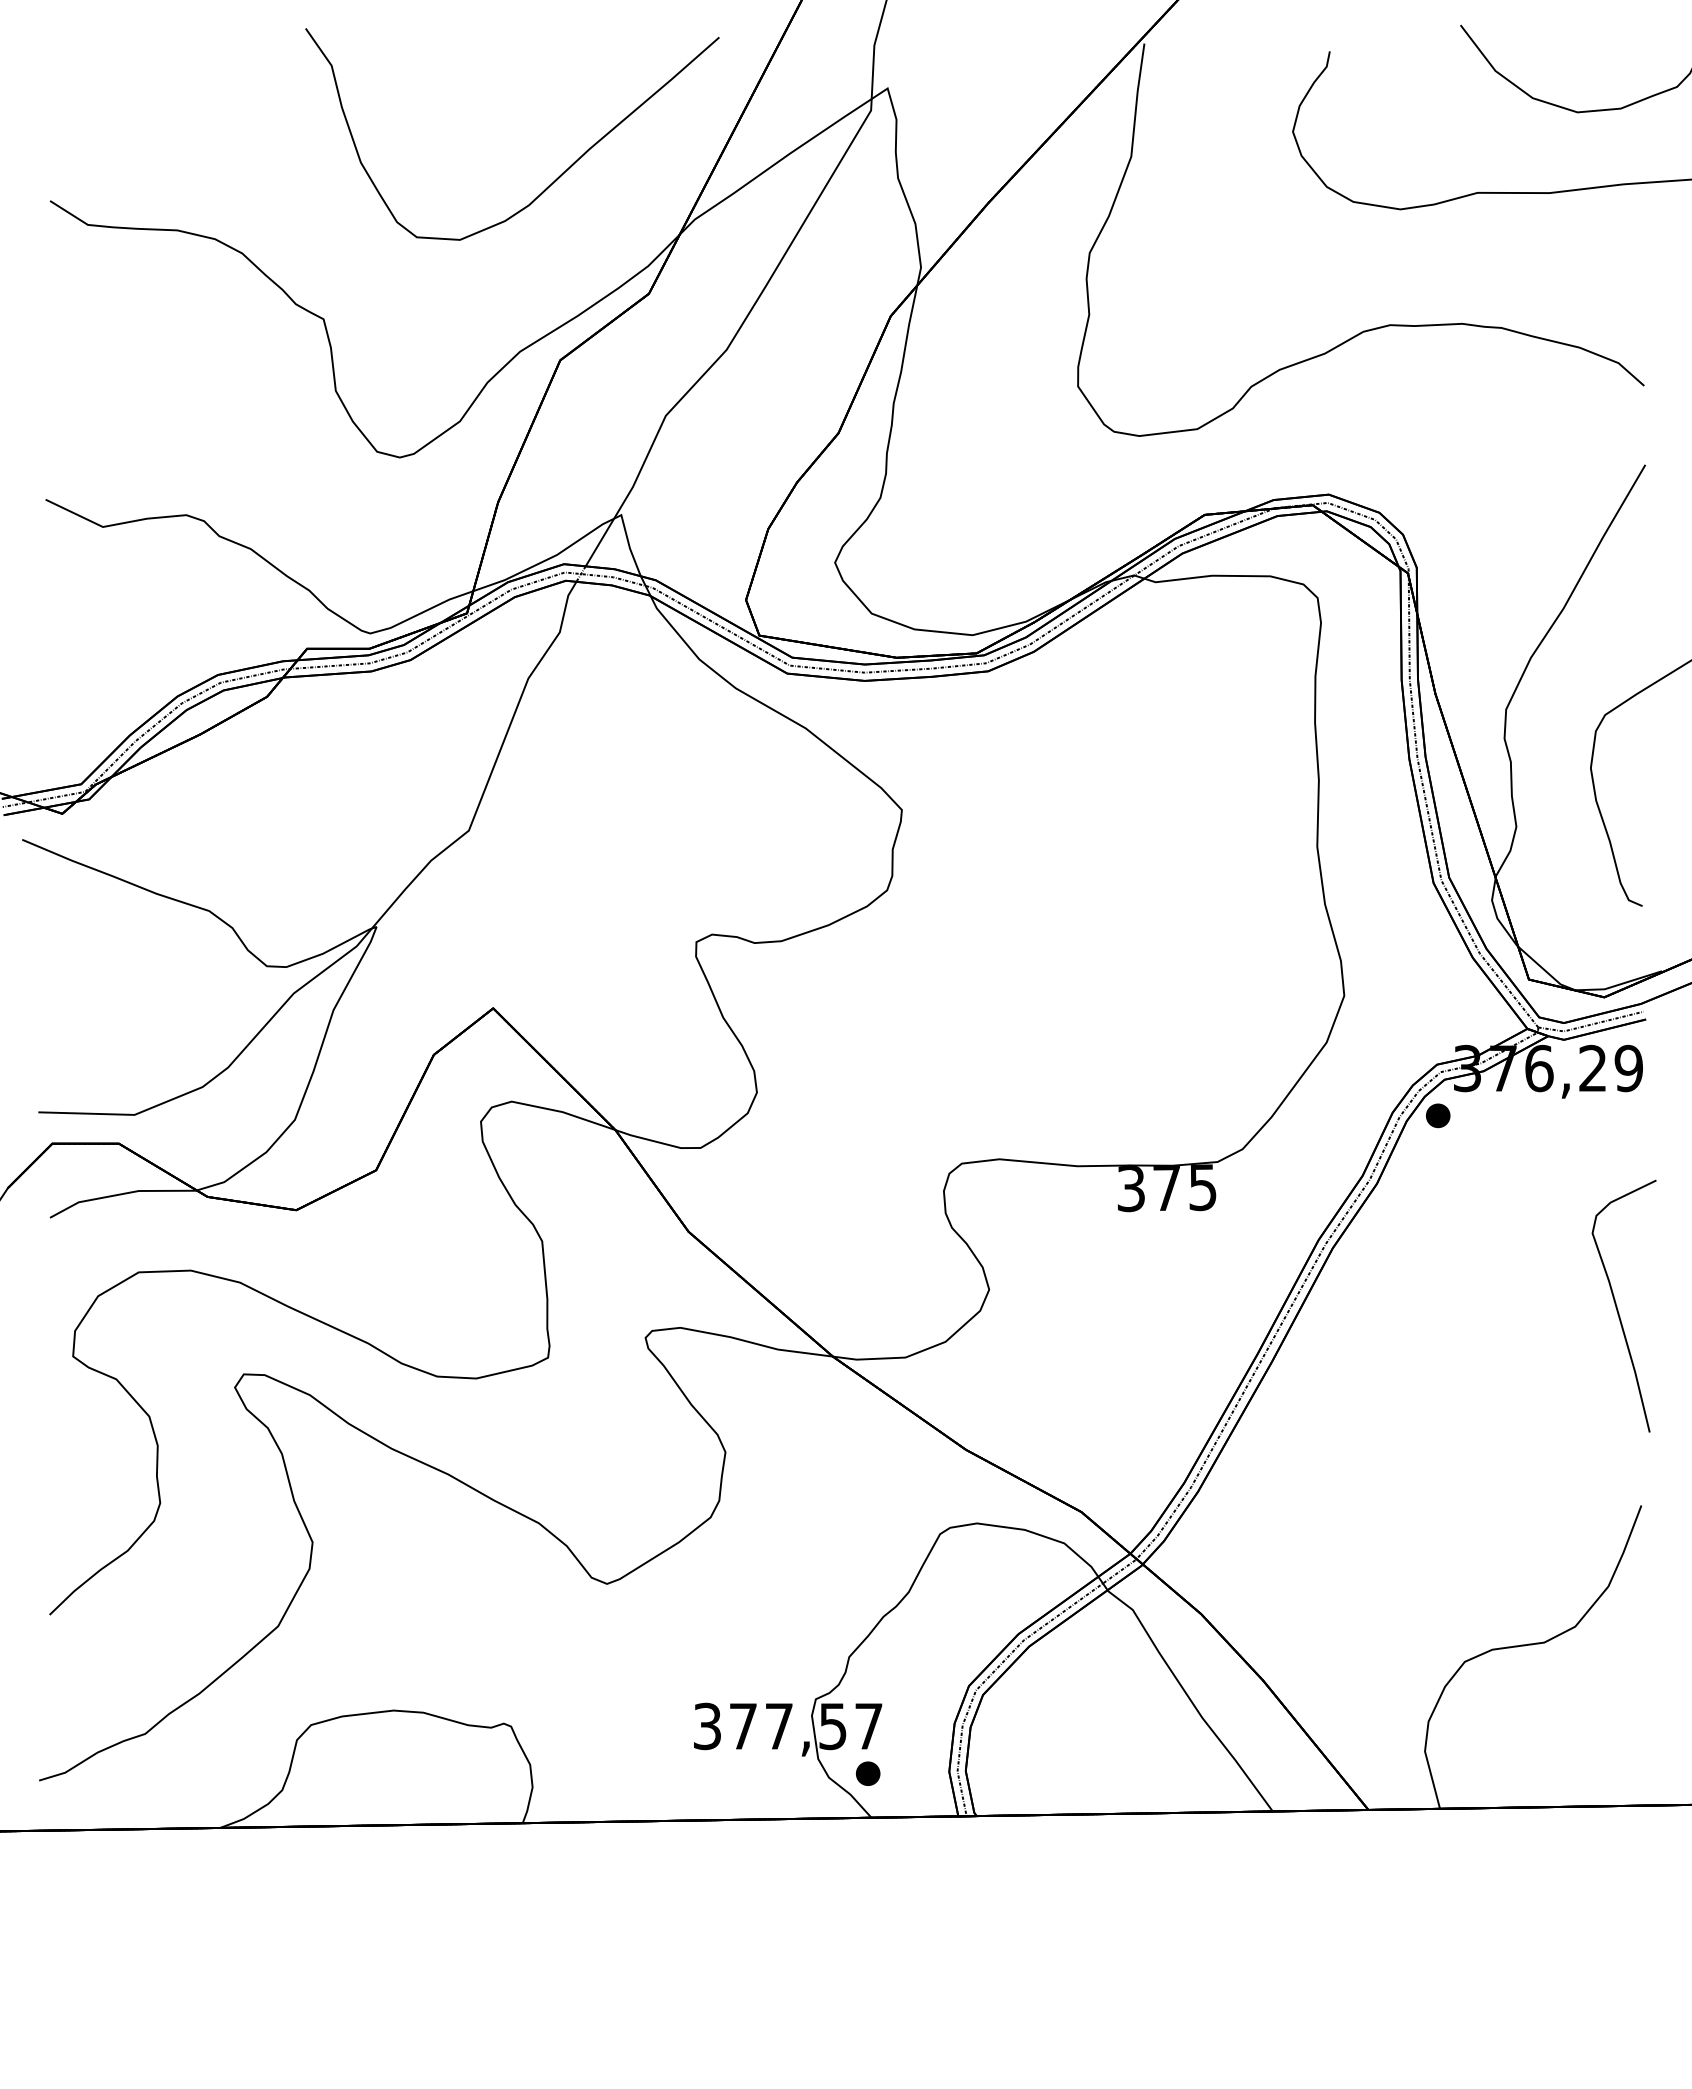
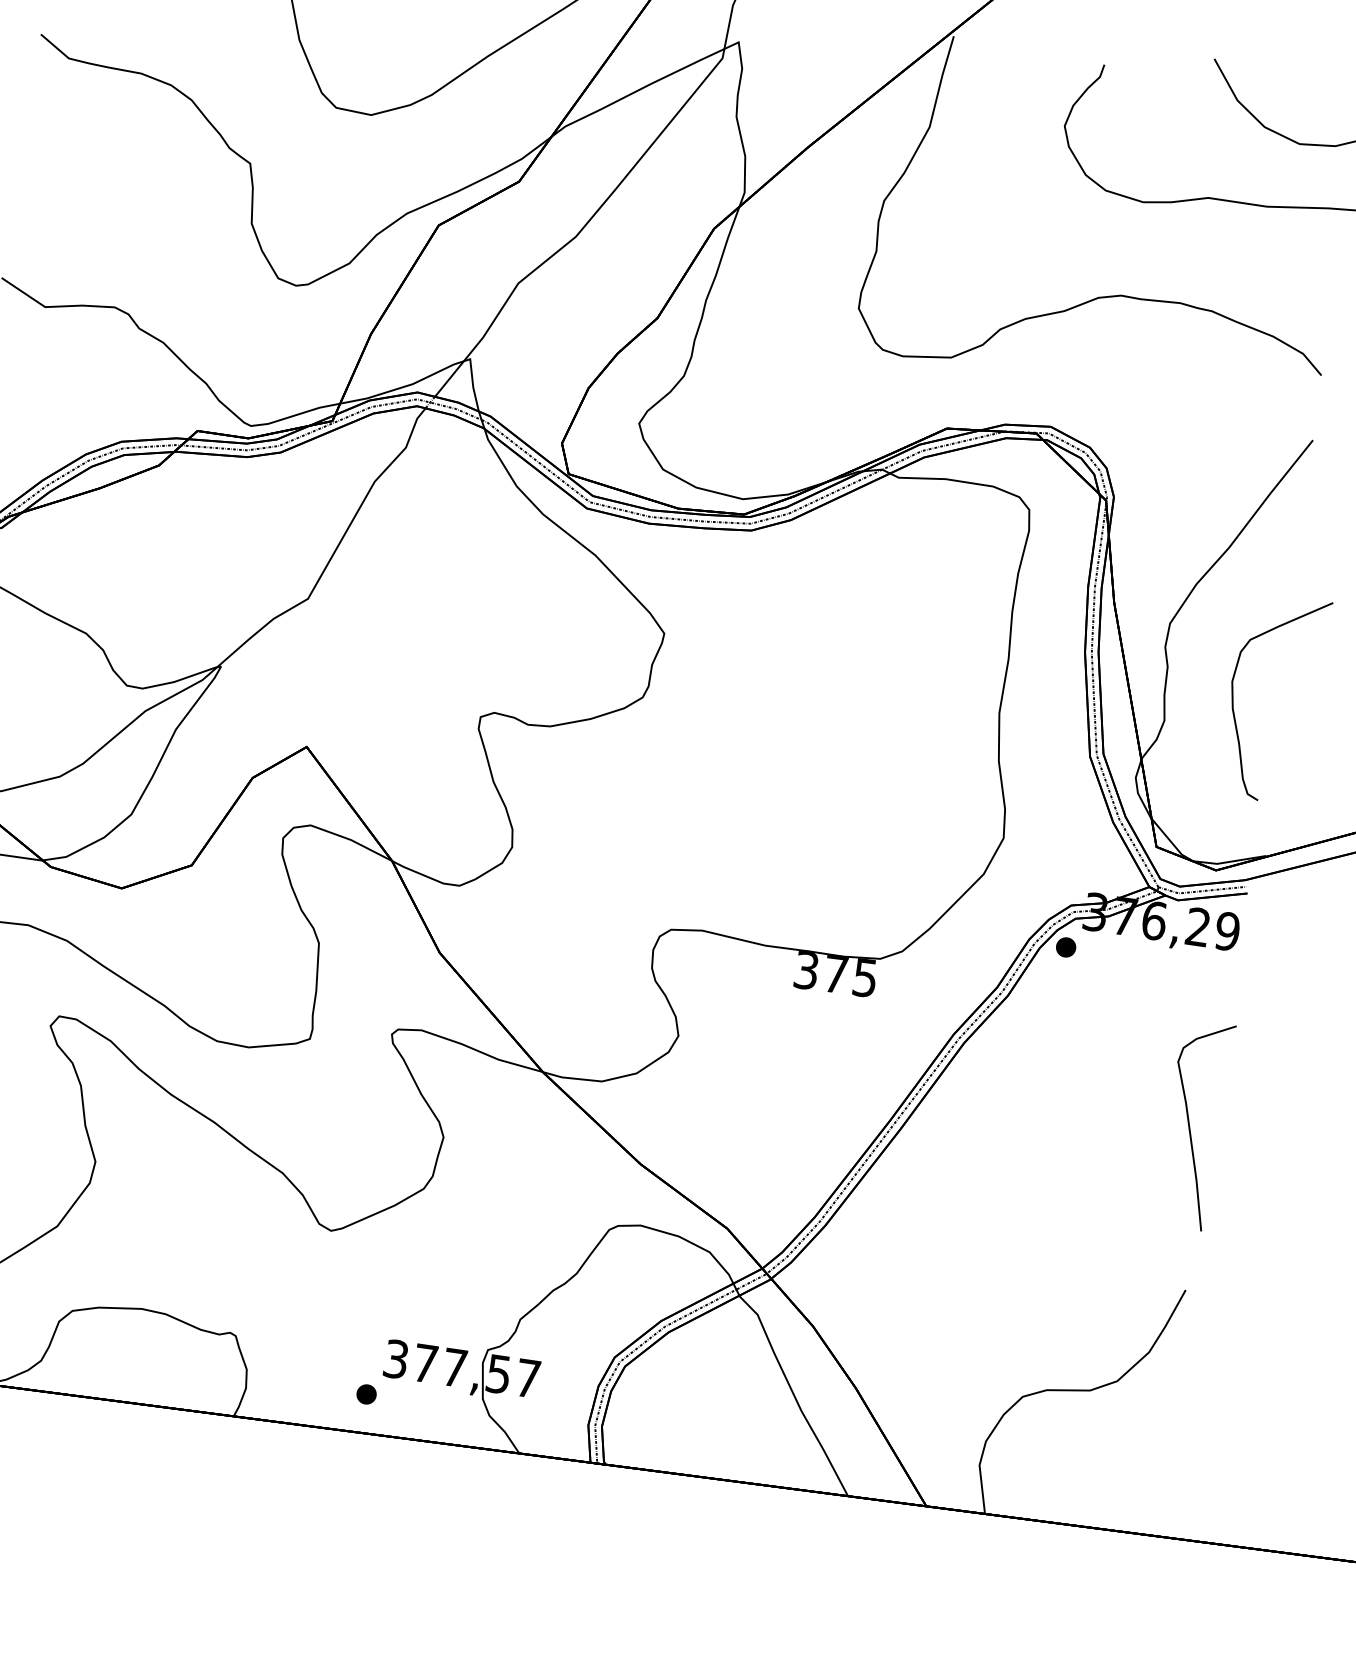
part: (868, 1773) -> (366, 1394), moved

